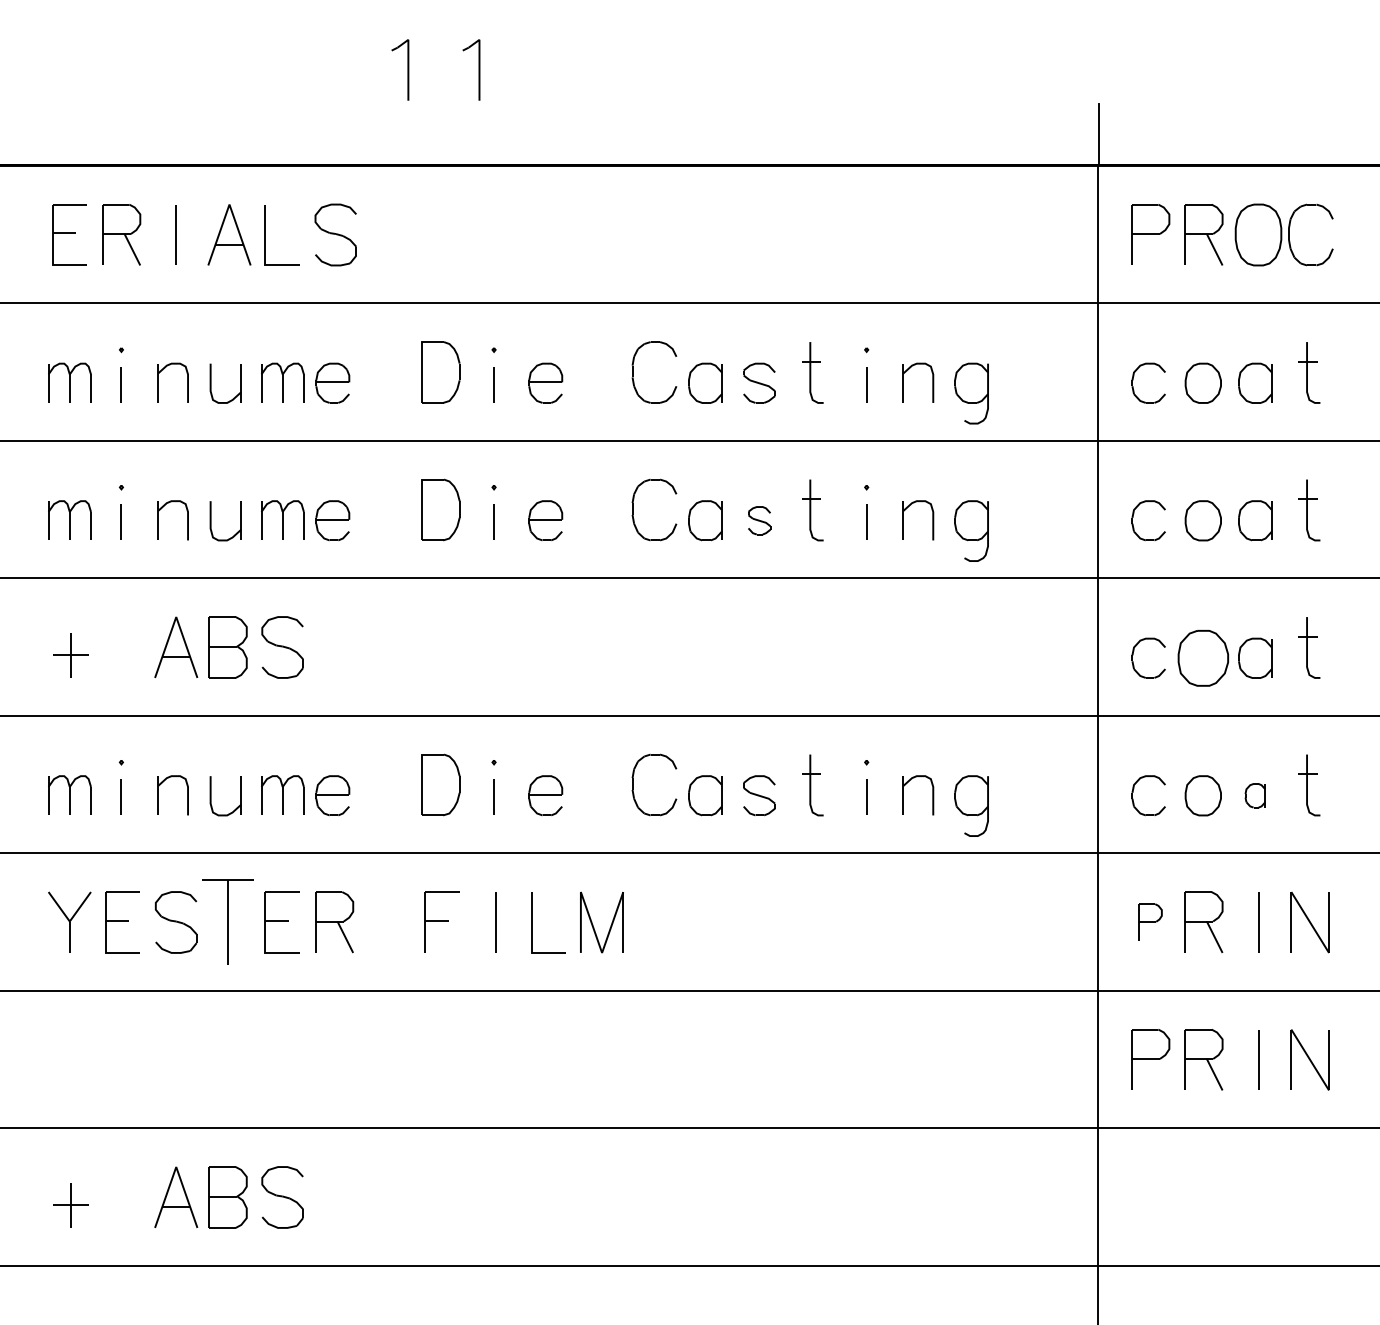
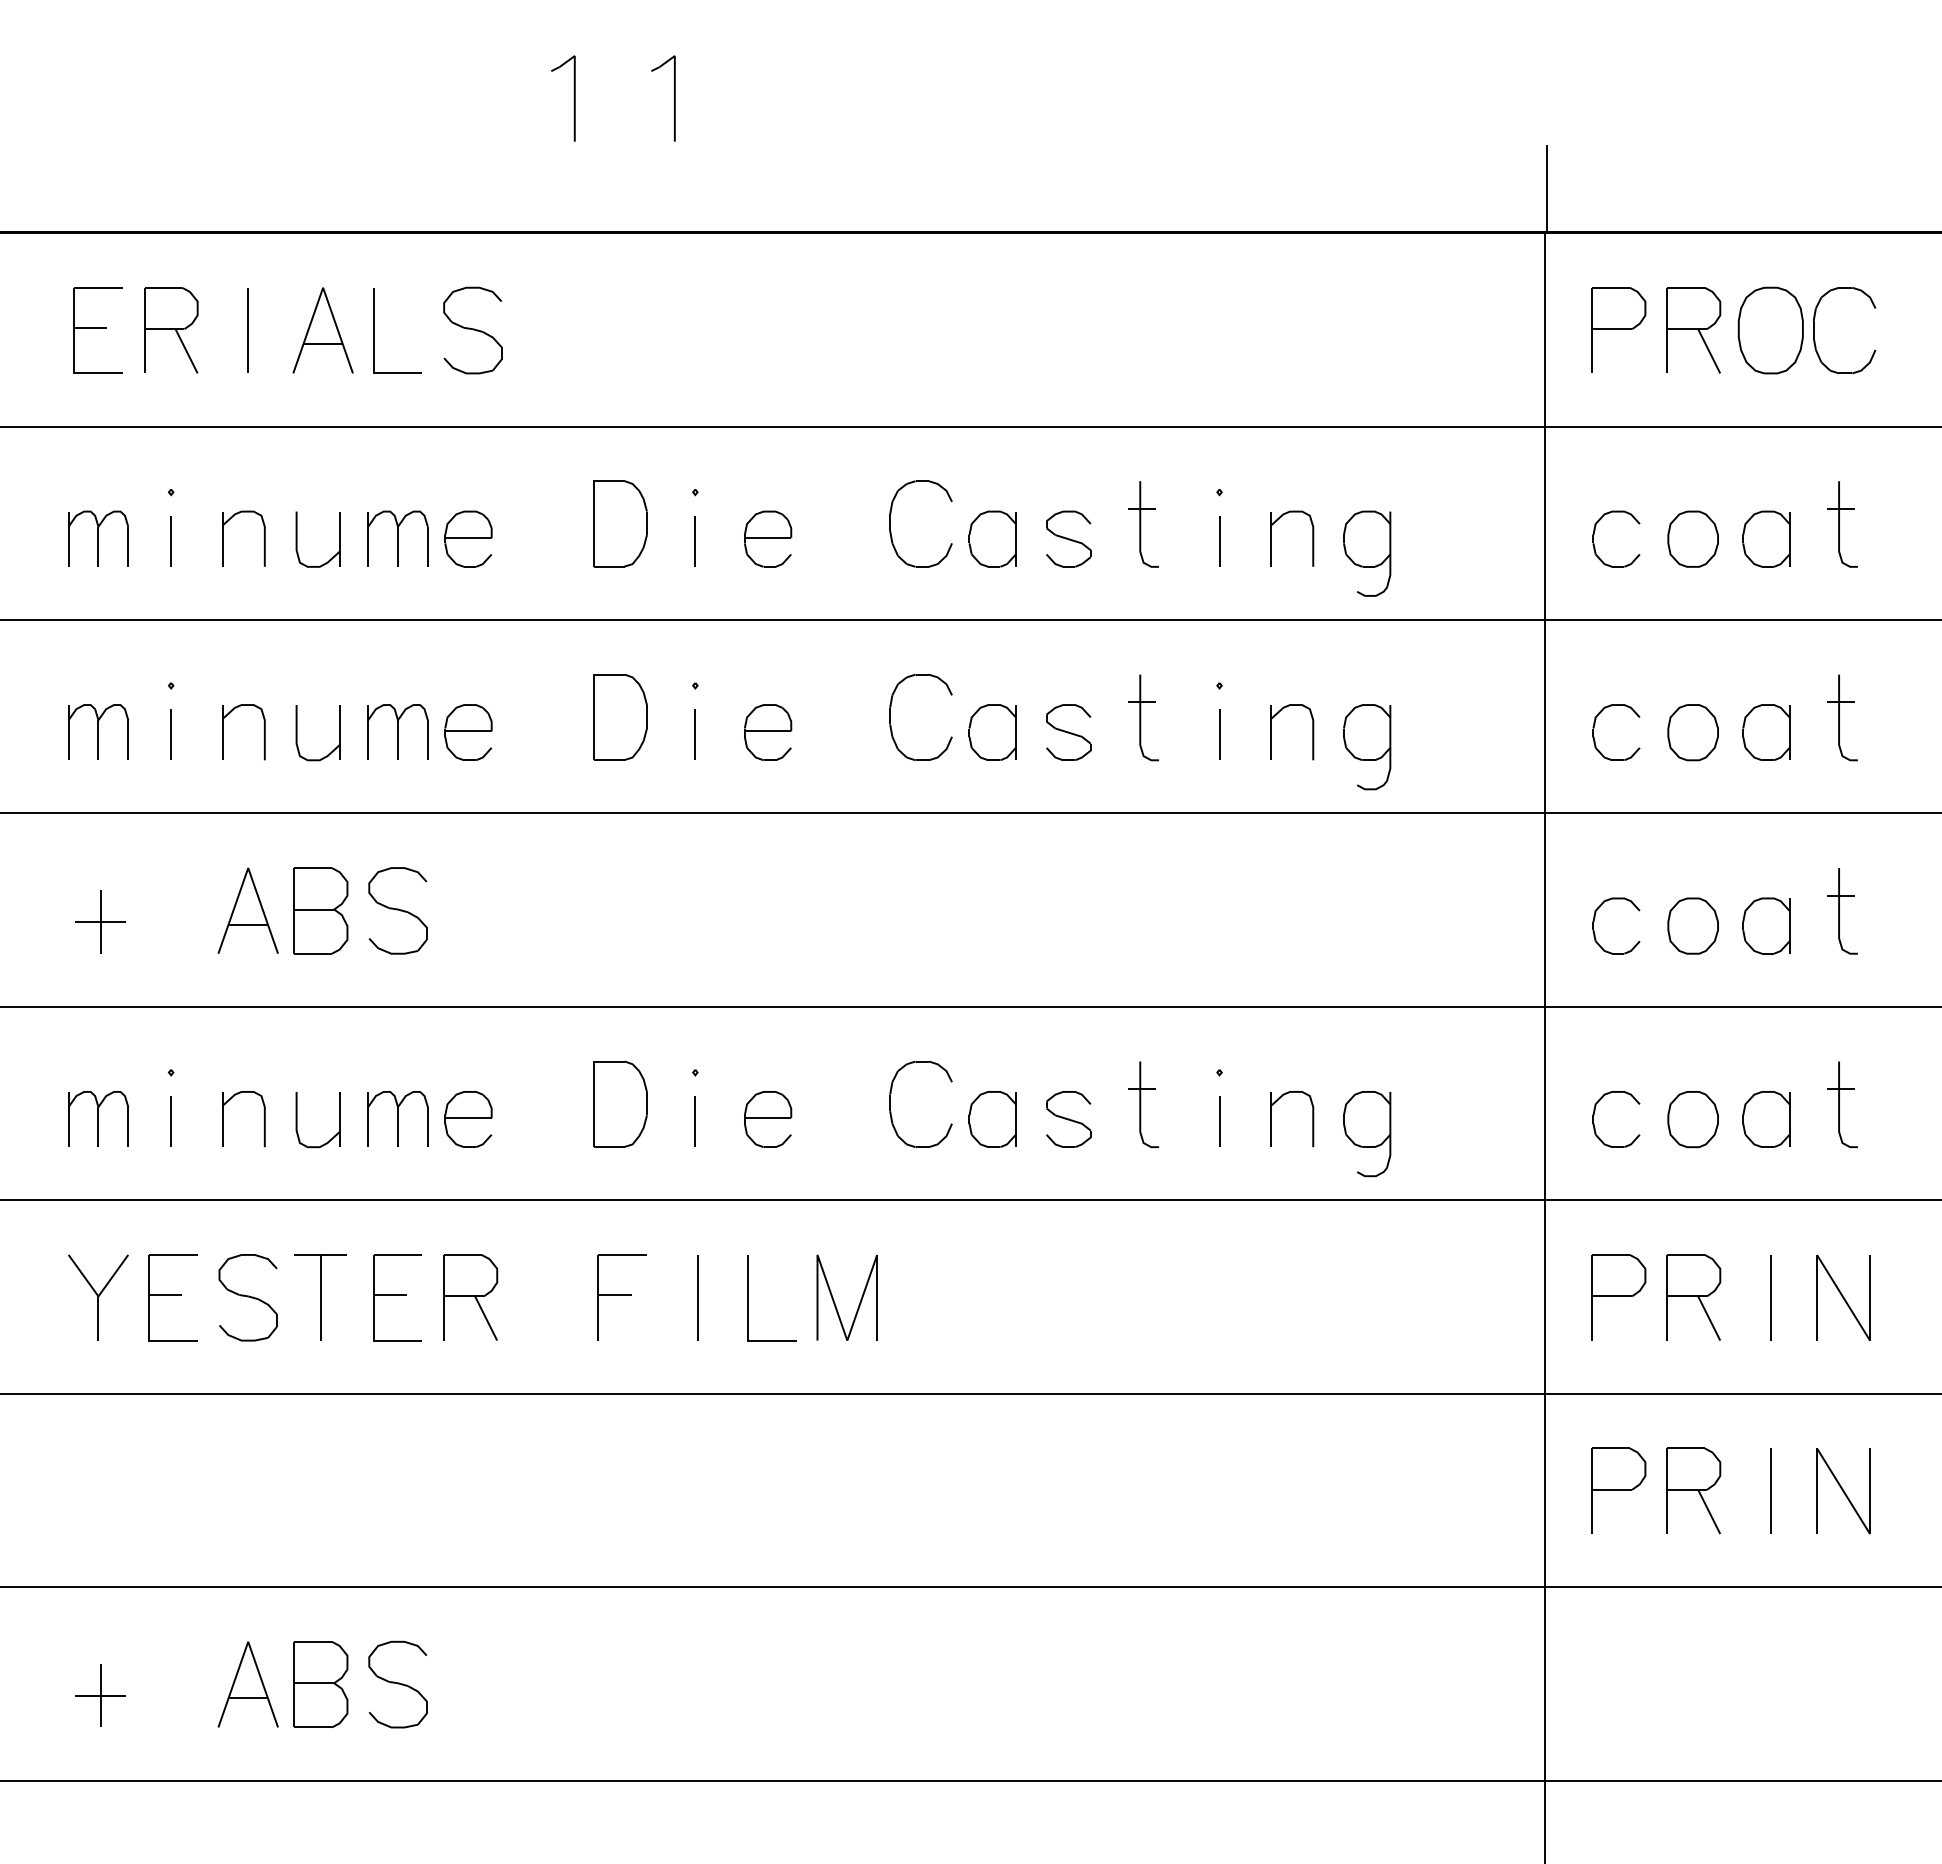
part: (759, 520) -> (1068, 732), size x1.43
part: (1202, 657) -> (1692, 925), size x0.71
part: (1255, 795) -> (1766, 1119), size x1.67
part: (227, 922) -> (320, 1297), size x0.71
part: (1150, 922) -> (1618, 1297), size x1.67

